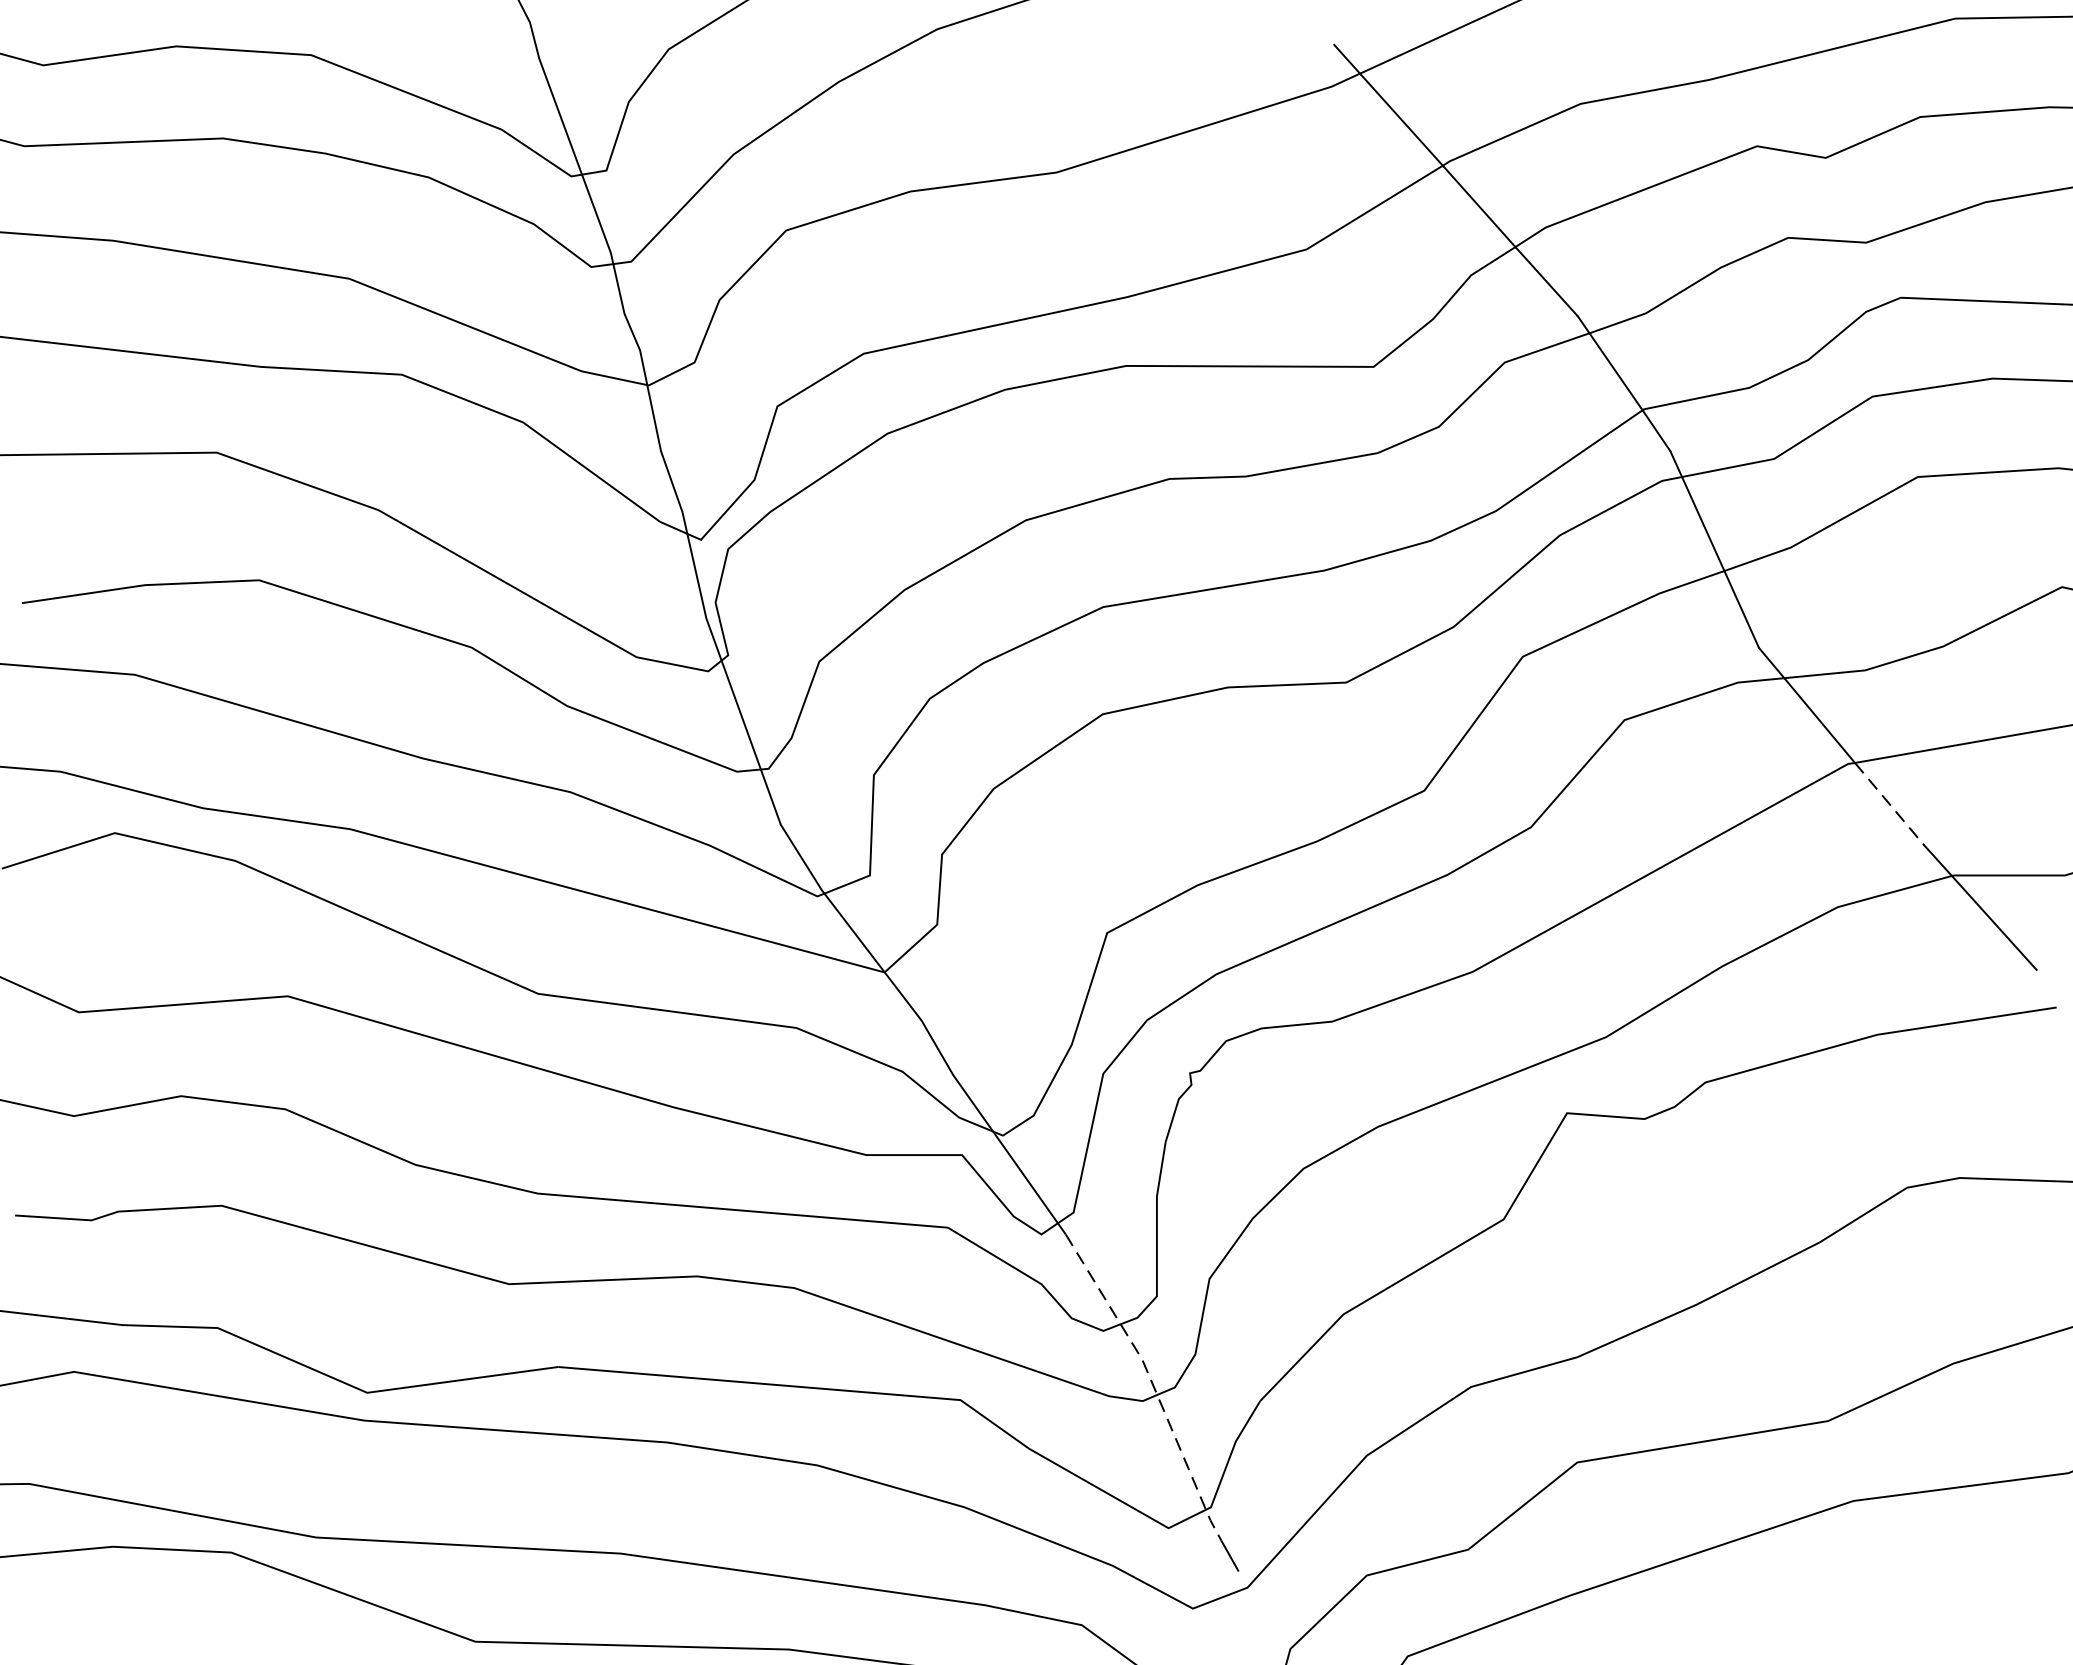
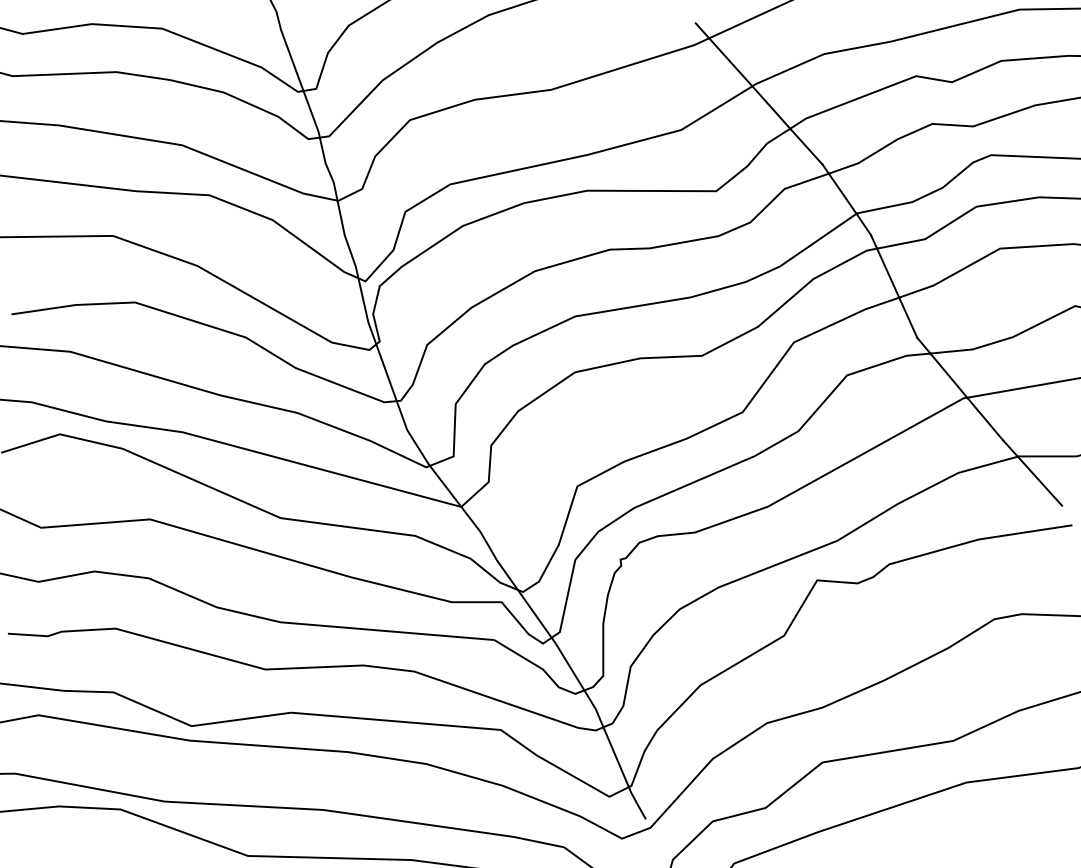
line: (1889, 804) -> (985, 419), dashed -> solid
line: (1153, 1383) -> (601, 721), dashed -> solid

